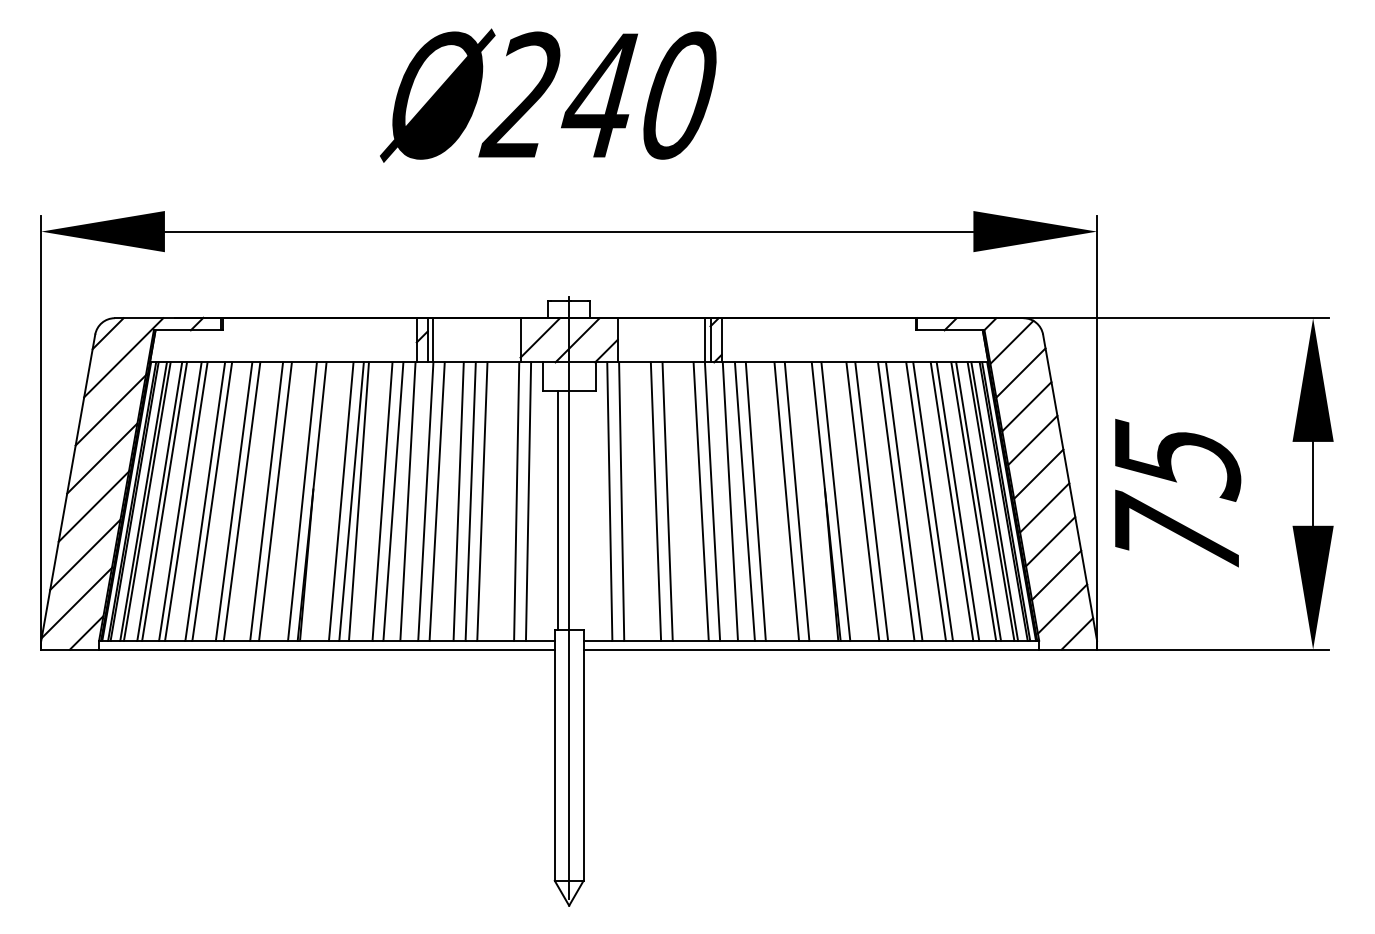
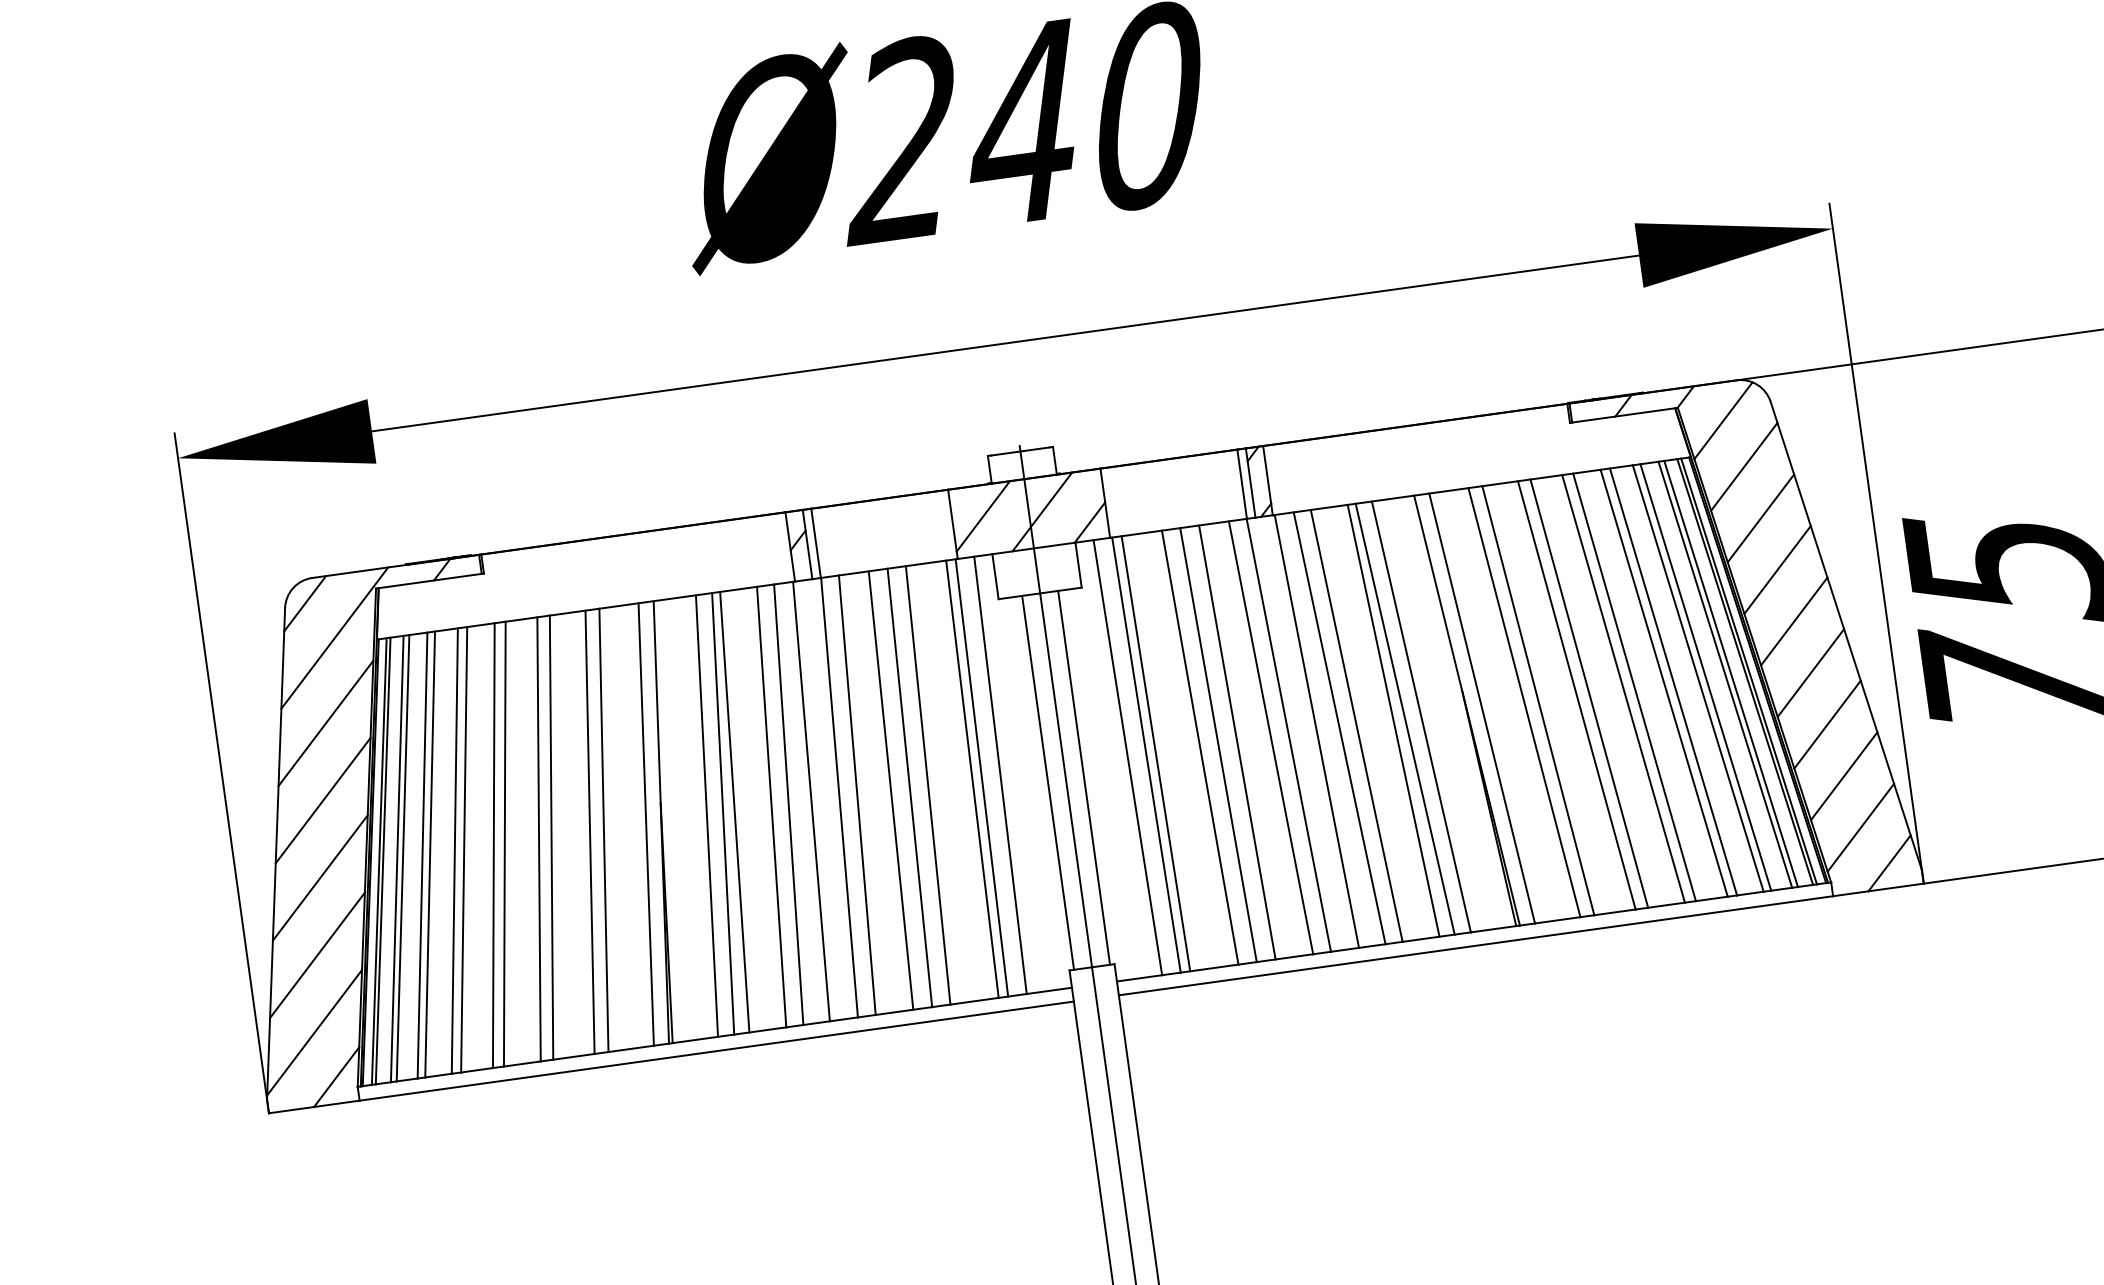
line: (510, 501) -> (972, 779), added
line: (627, 501) -> (1155, 753), added
line: (679, 501) -> (1237, 742), added
line: (779, 501) -> (1393, 720), added
line: (580, 510) -> (1083, 778), added

